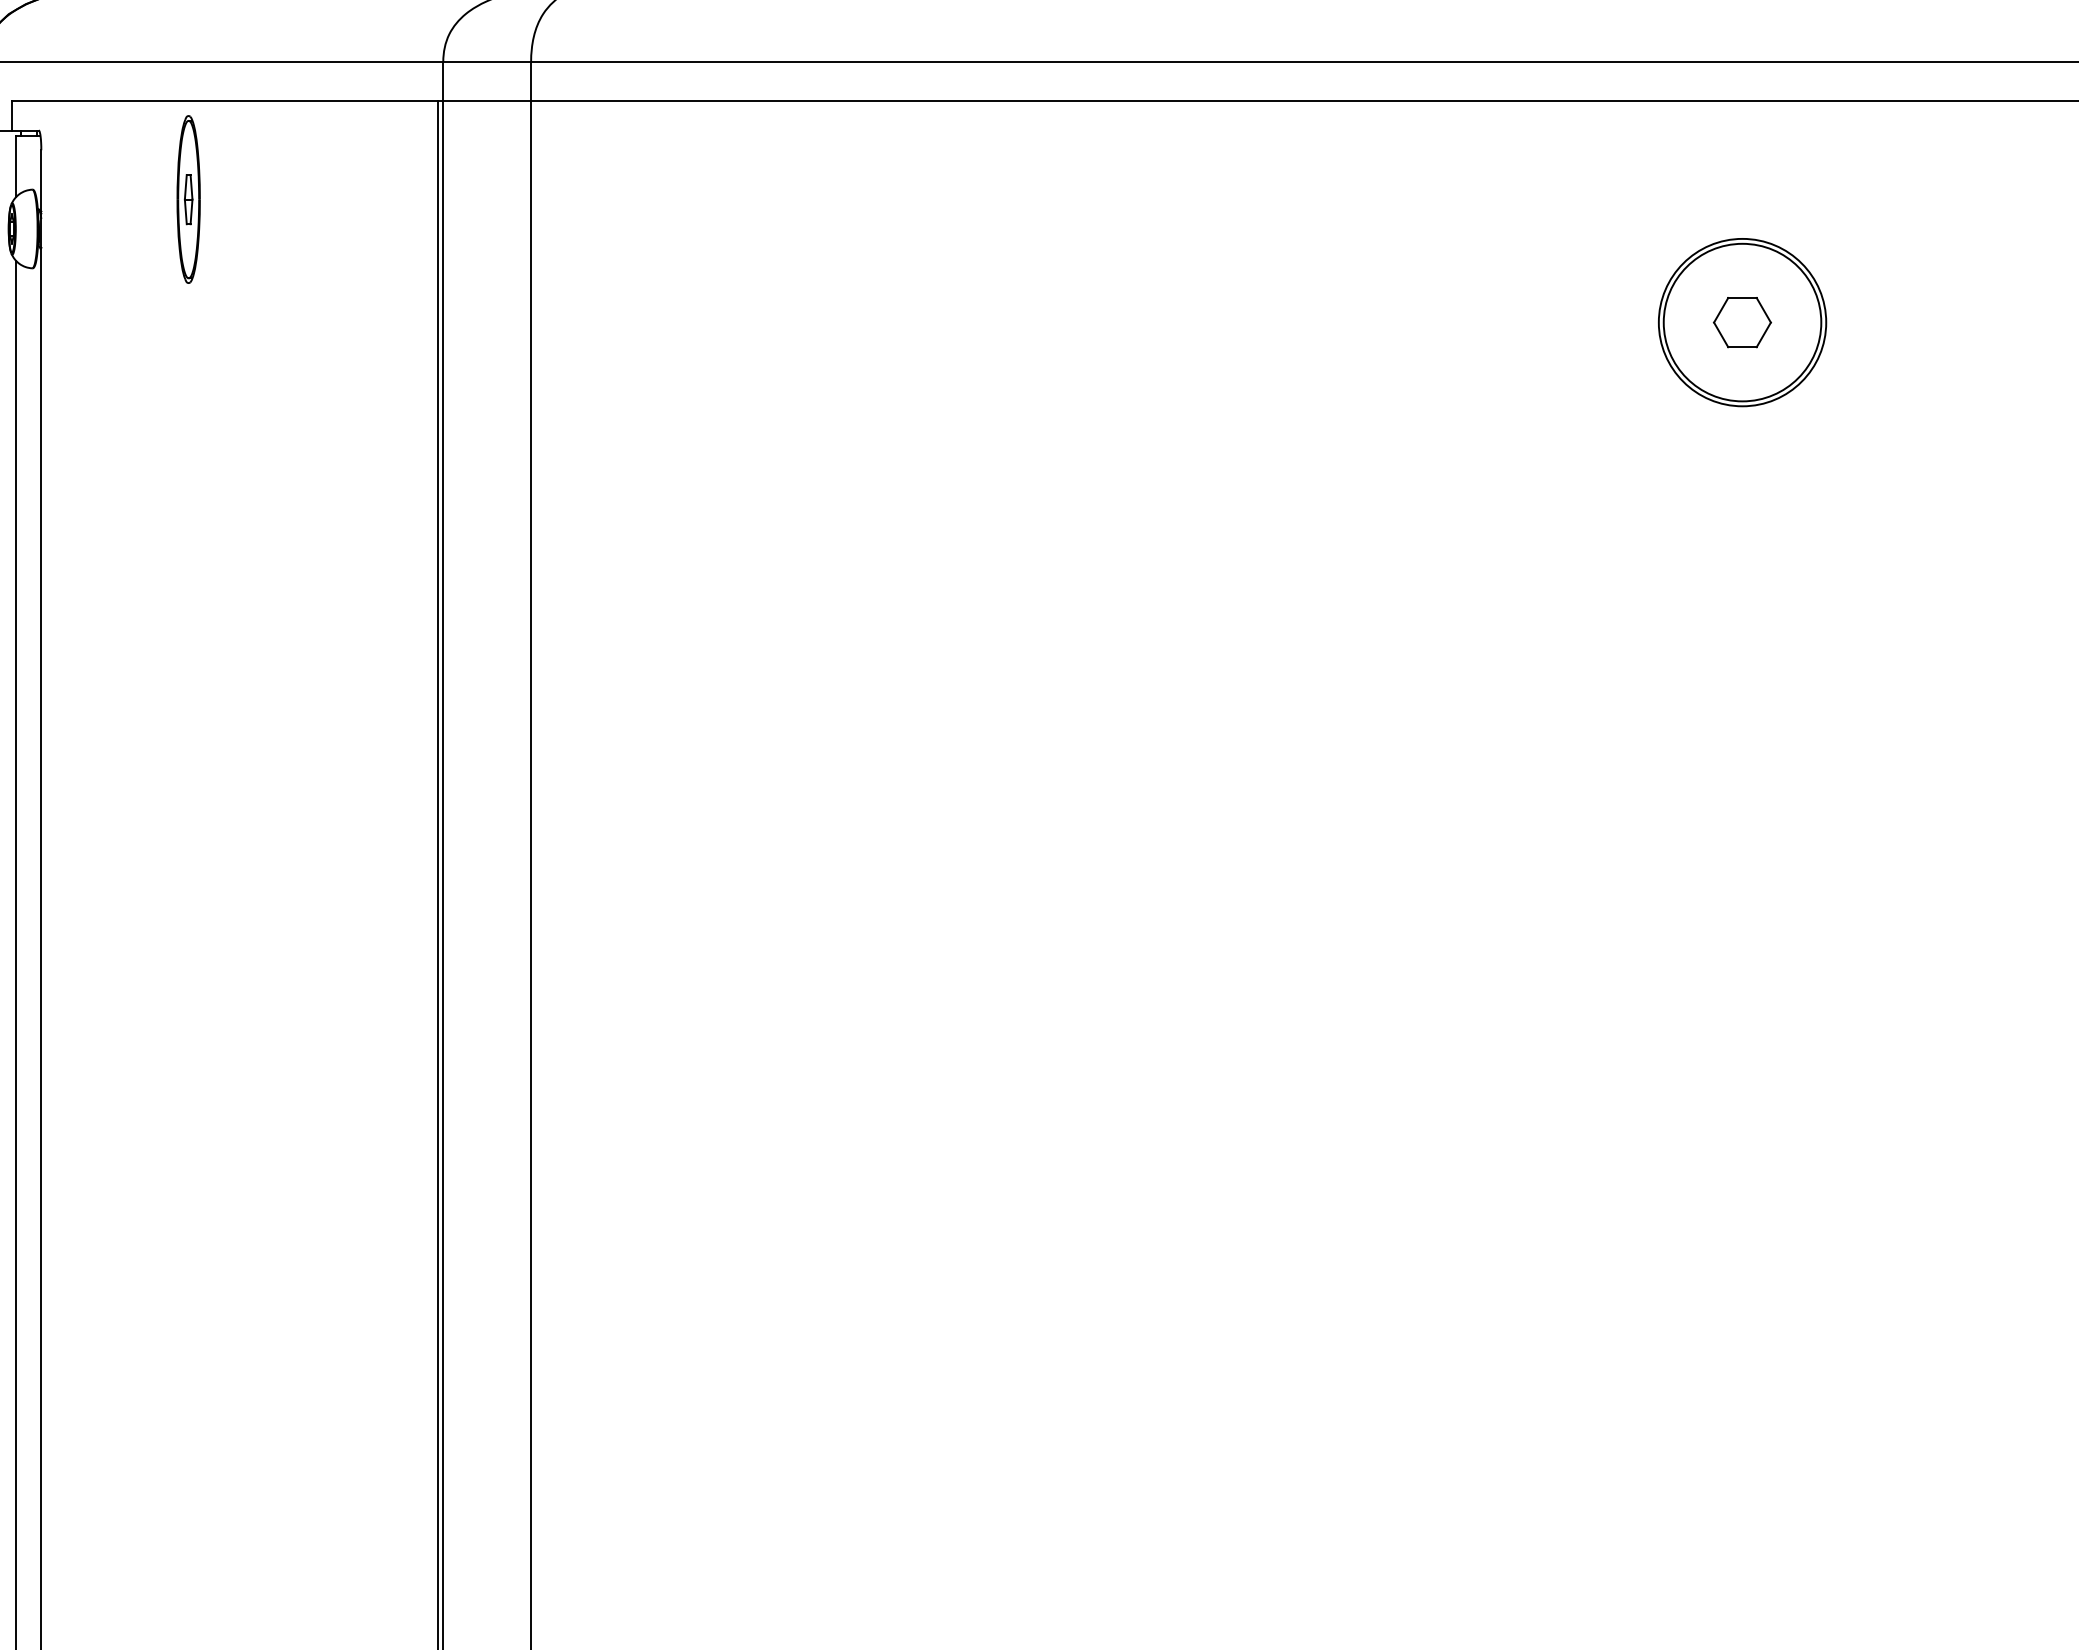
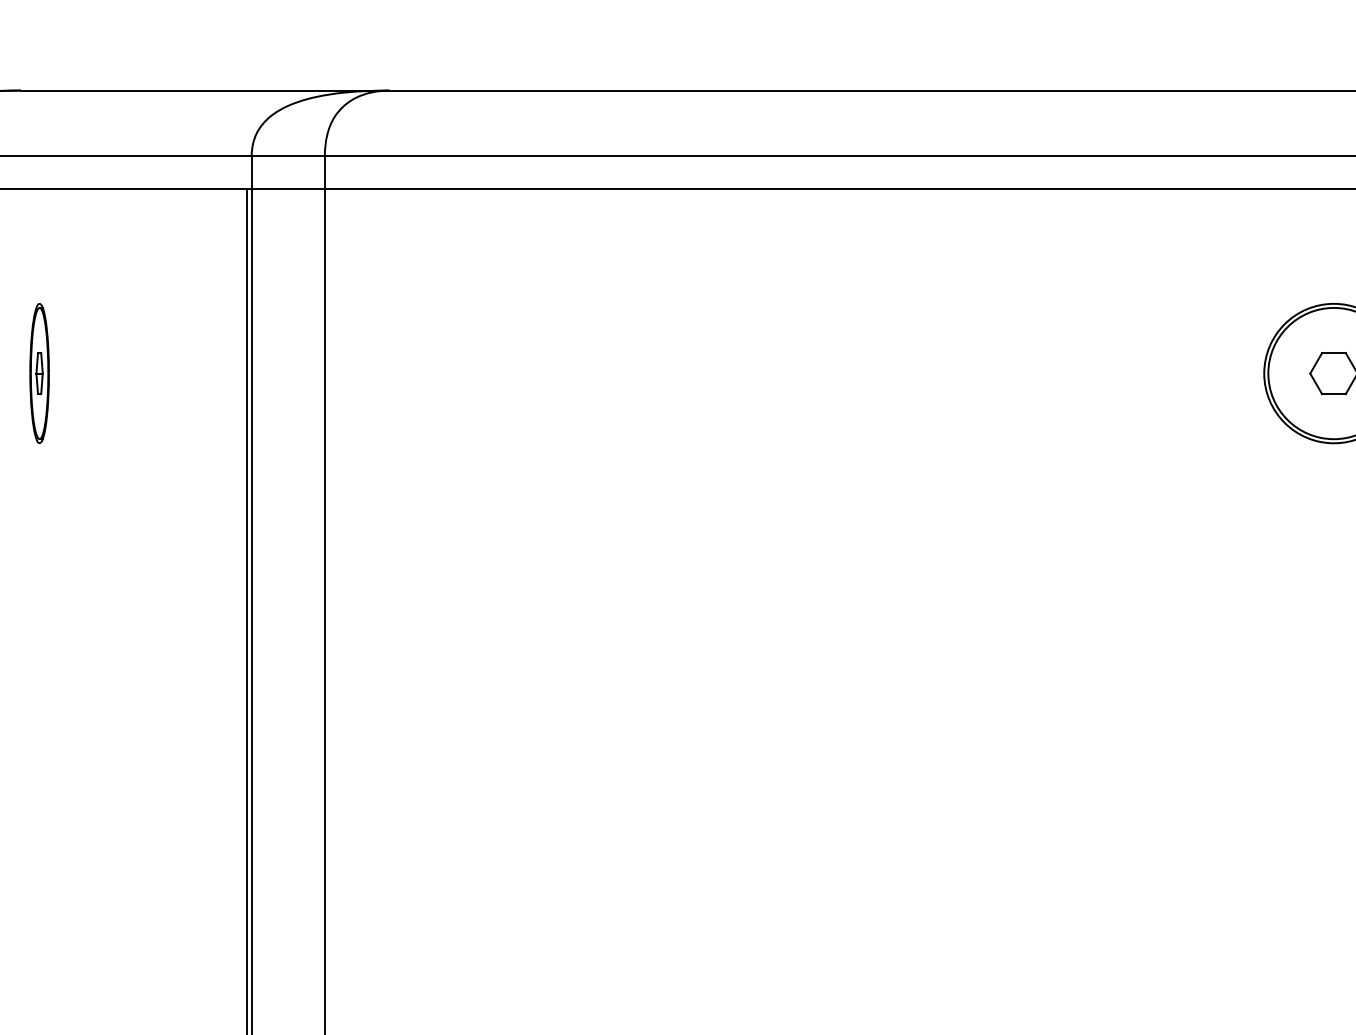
part: (188, 199) -> (39, 373), moved

